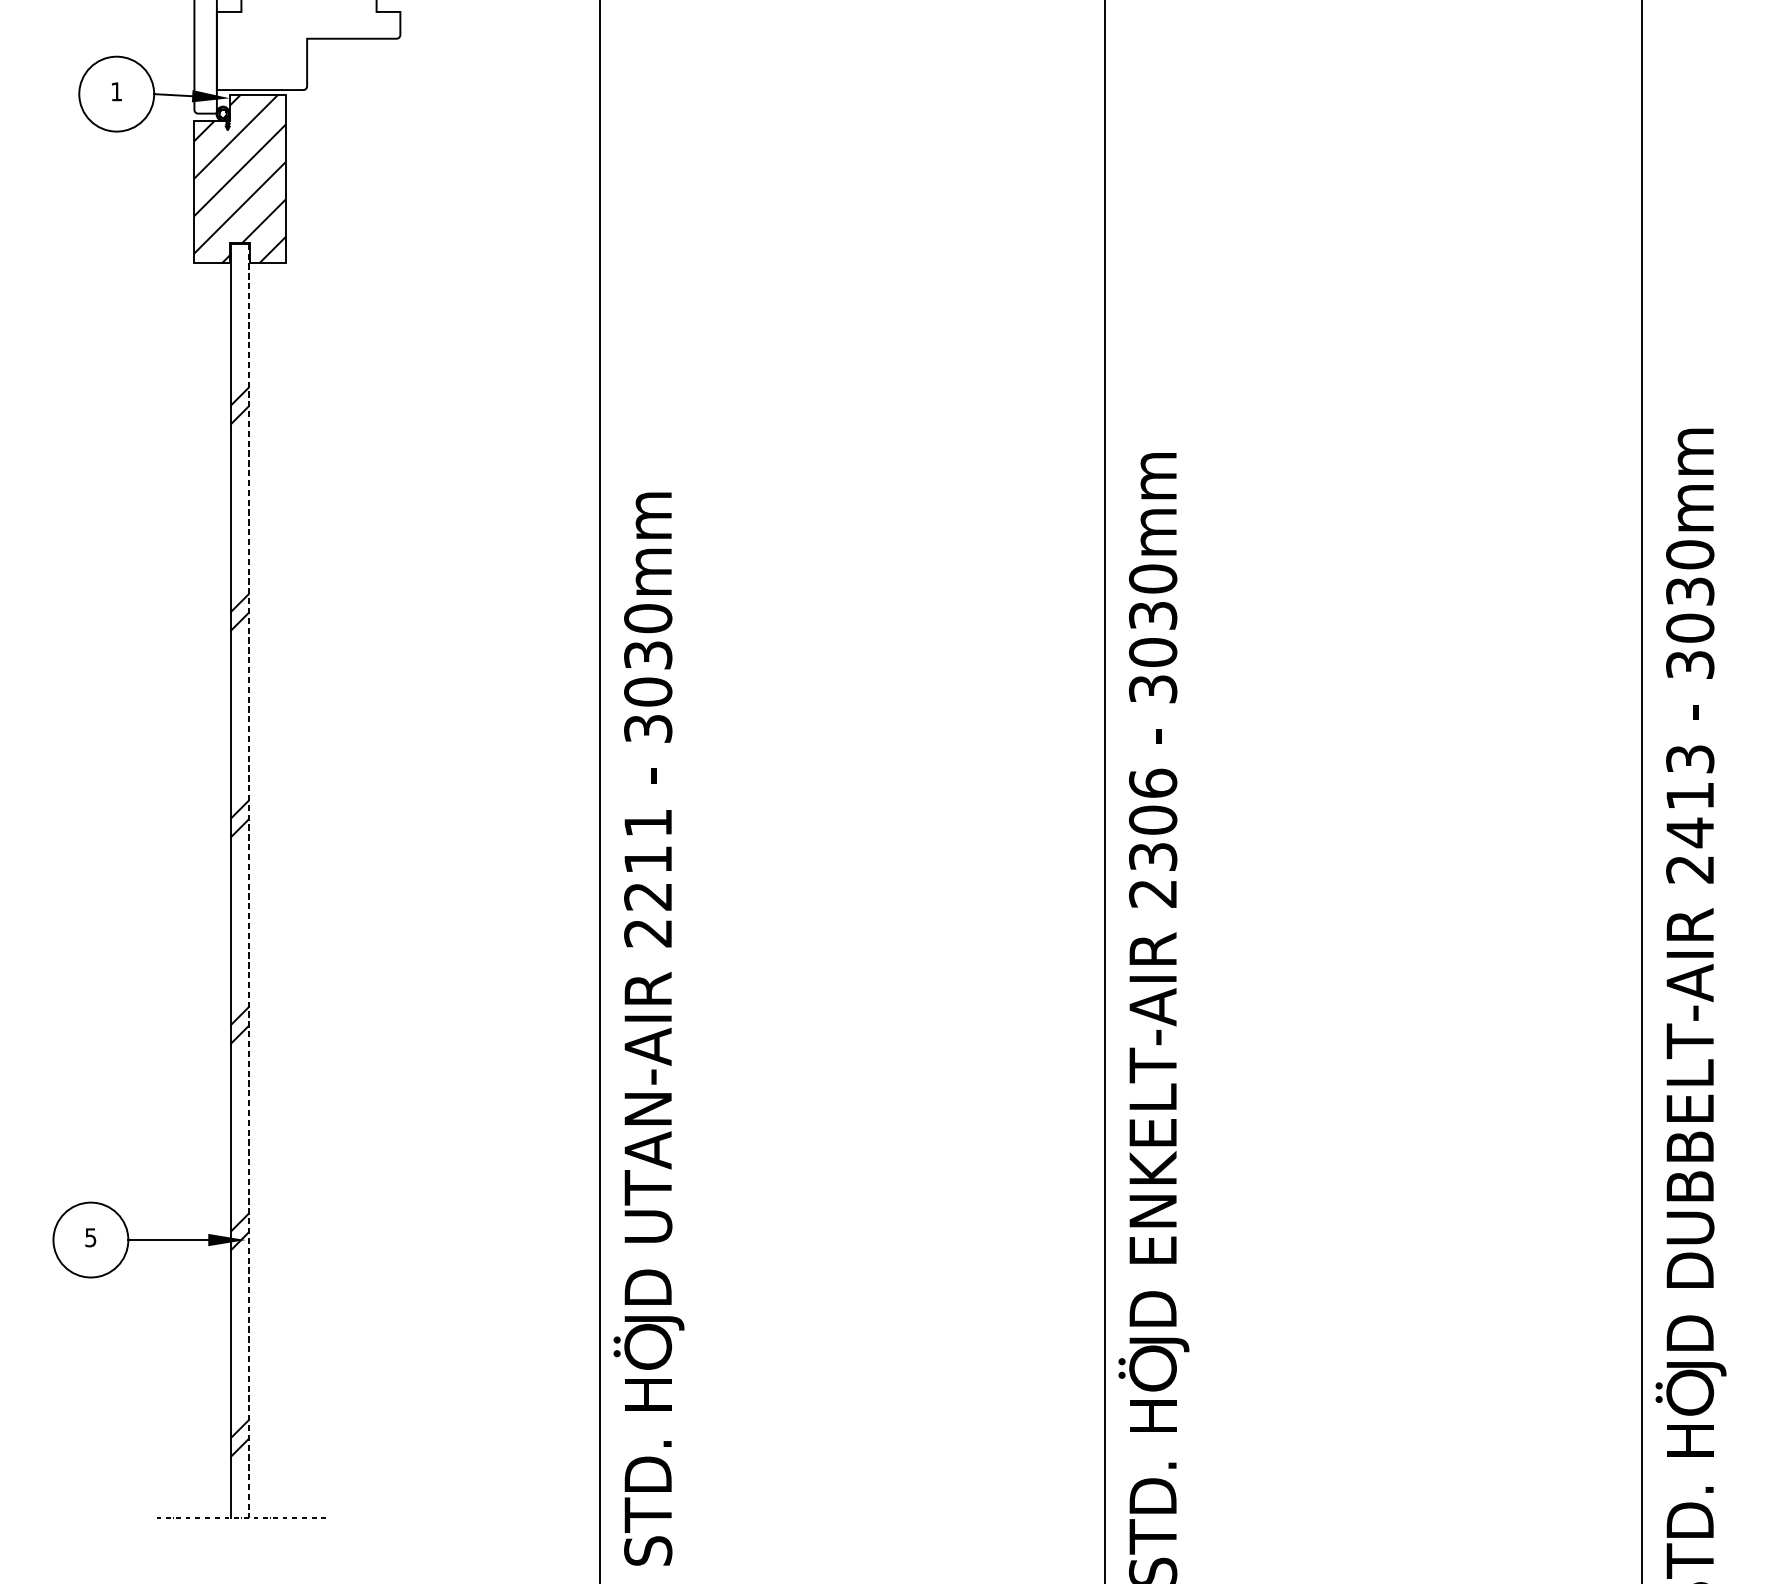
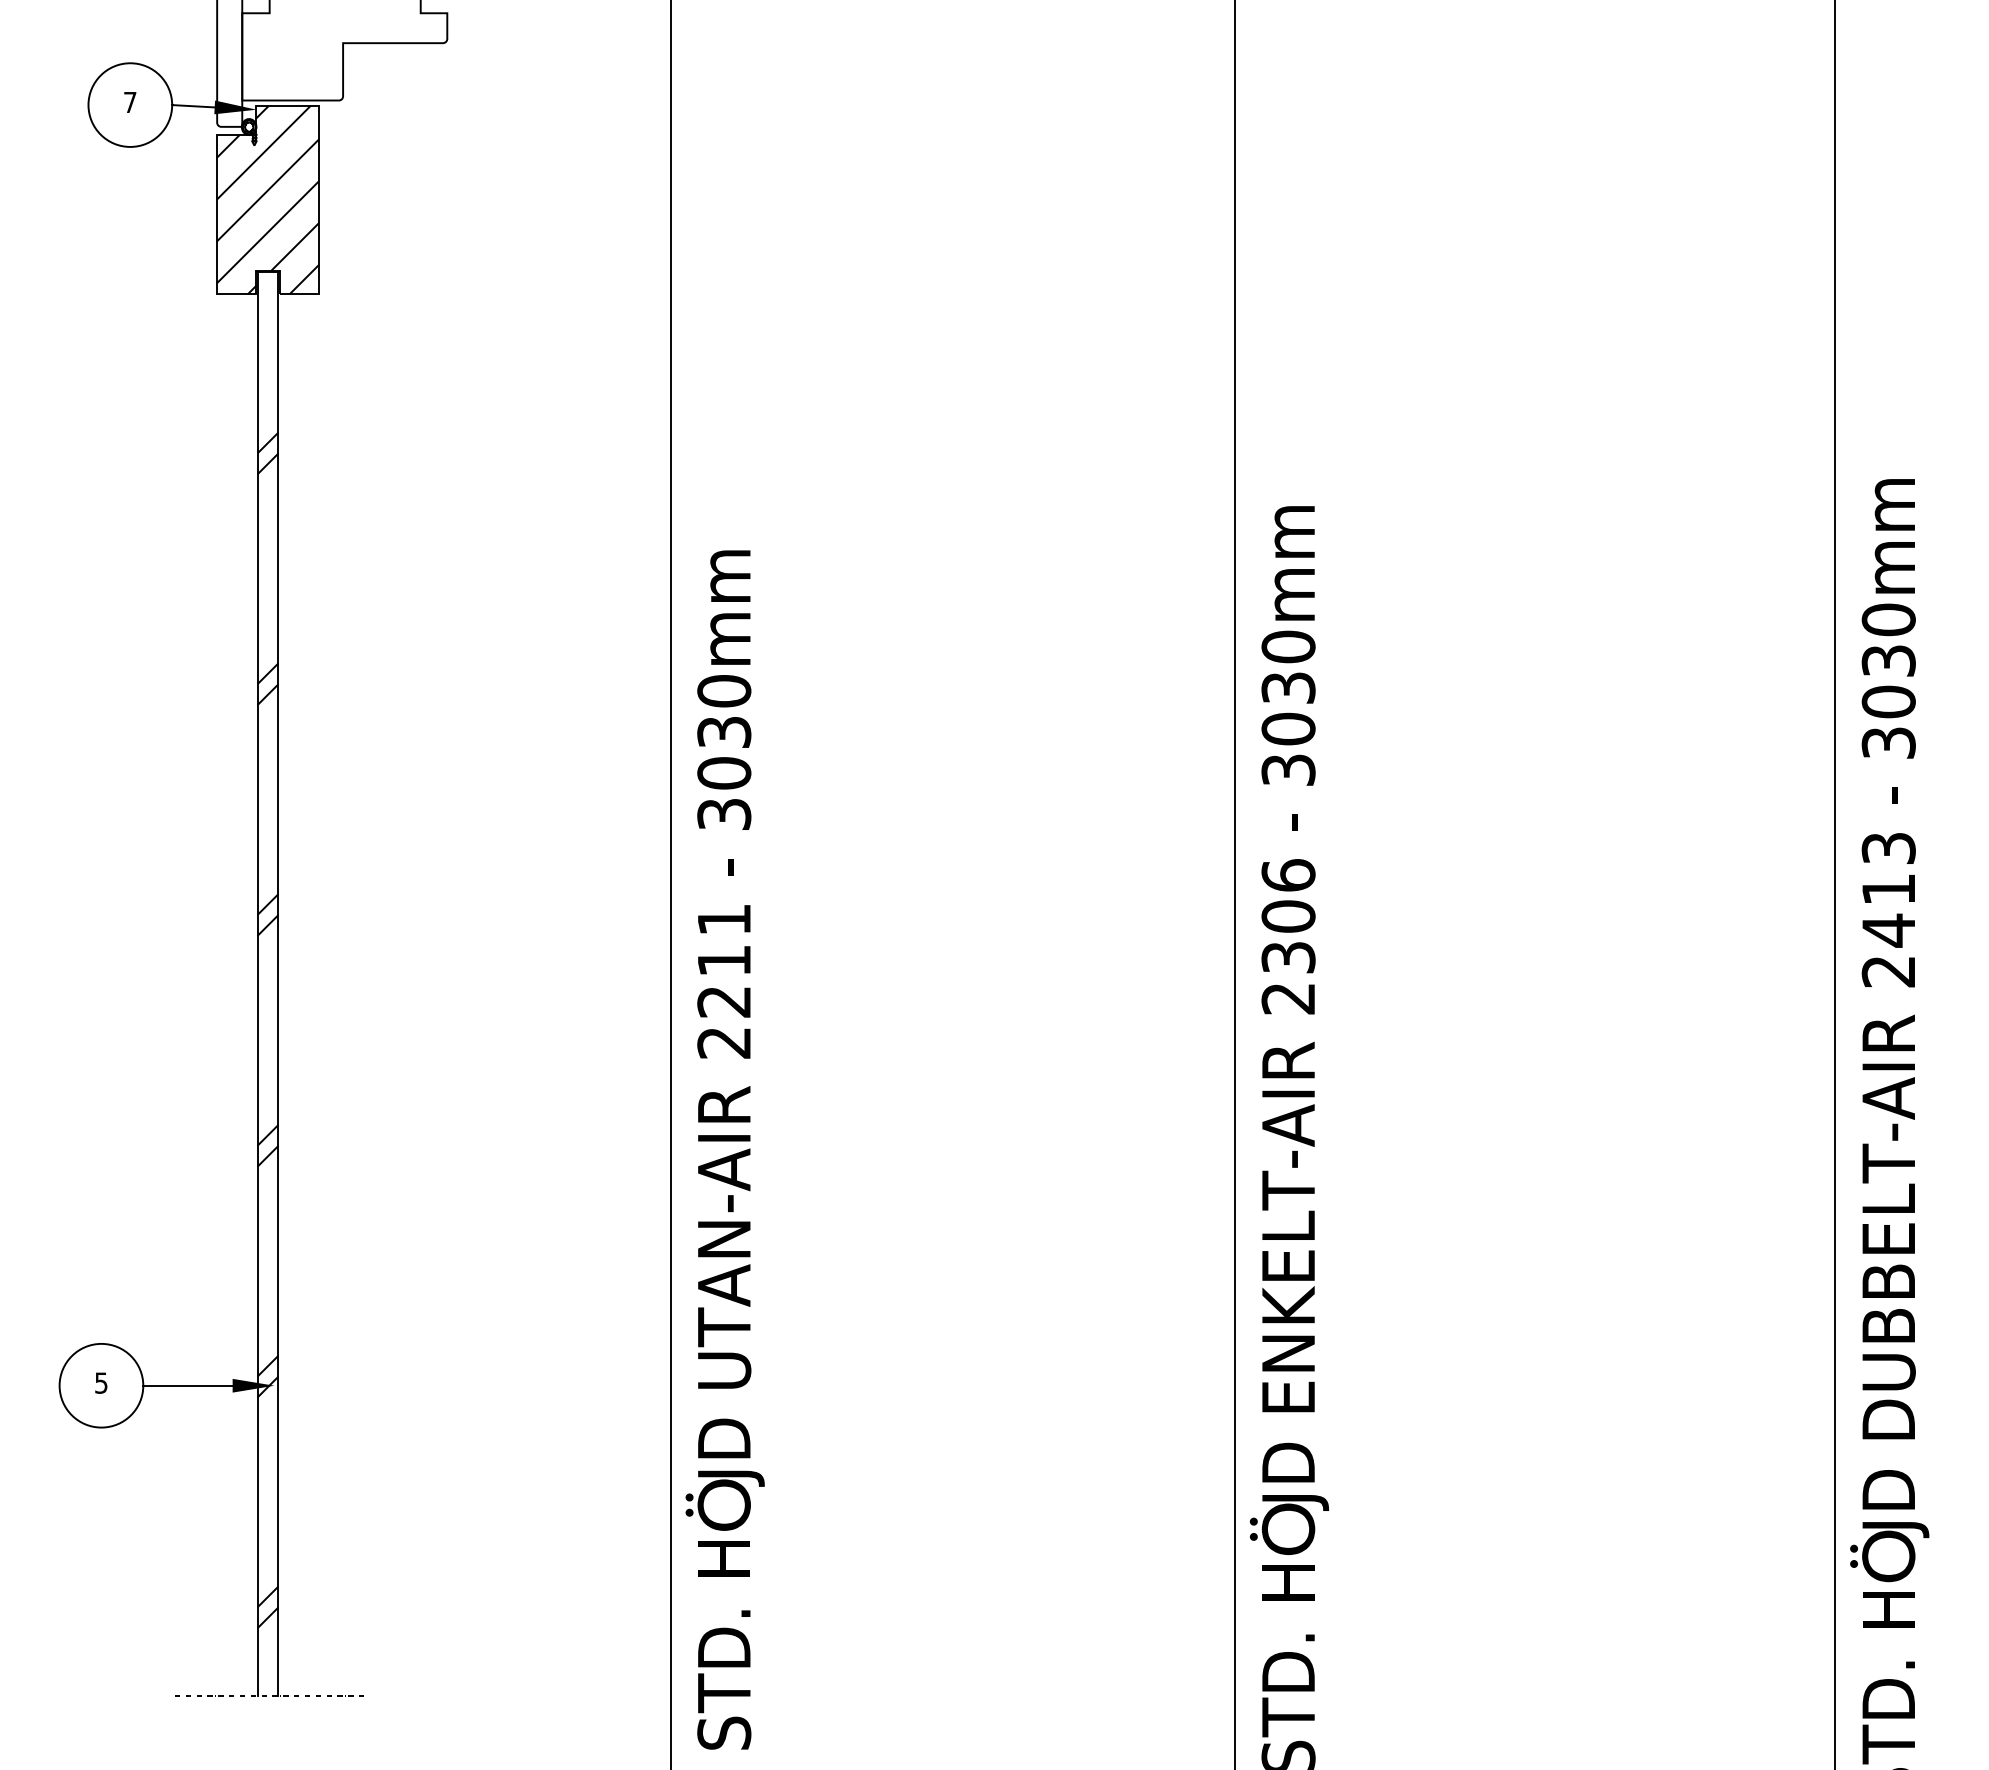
text: (116, 91) -> (130, 102), 1 -> 7
line: (249, 881) -> (278, 984), dashed -> solid

